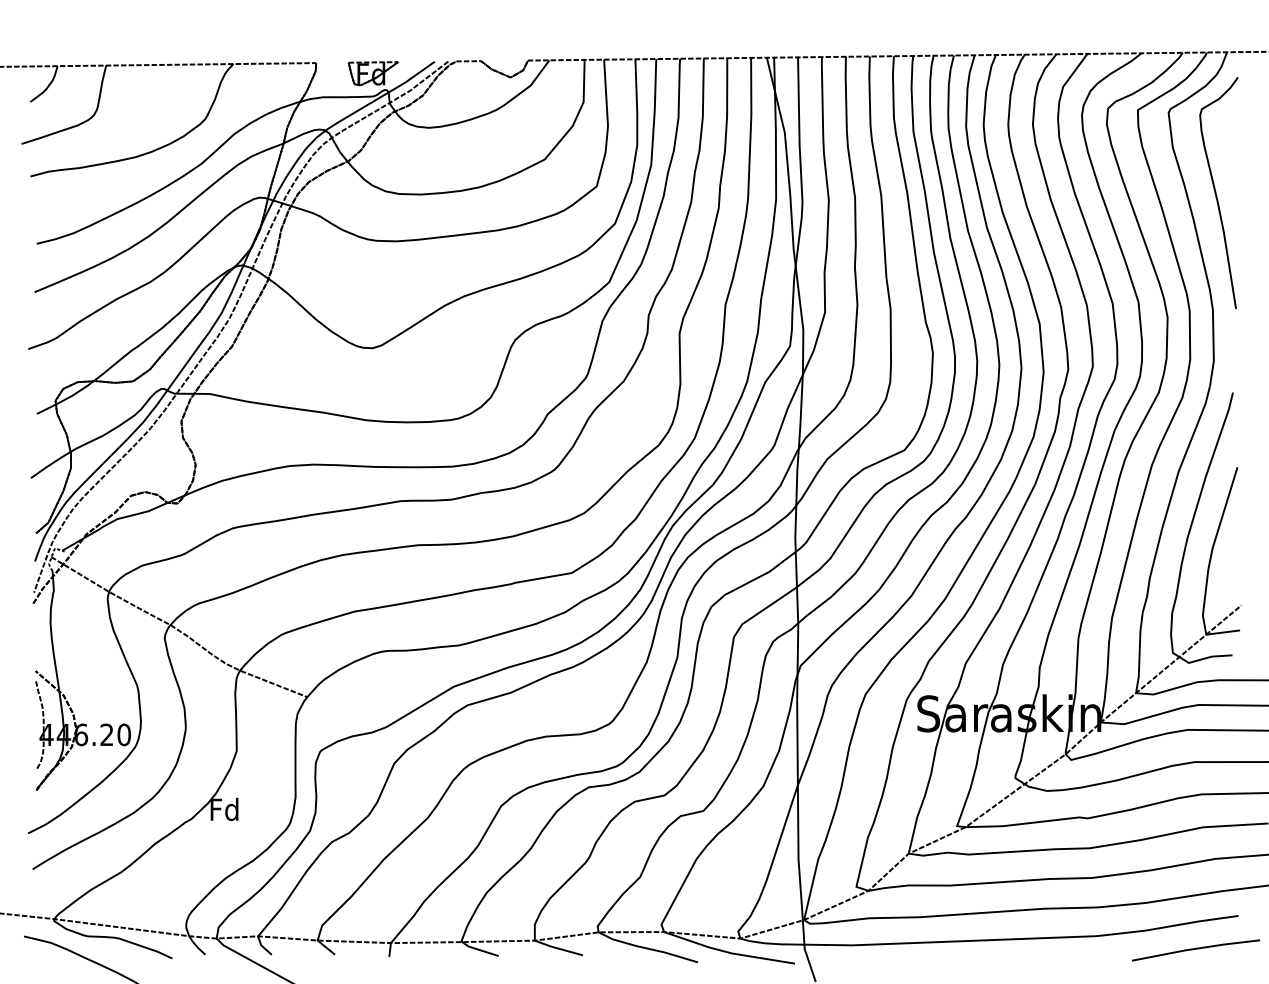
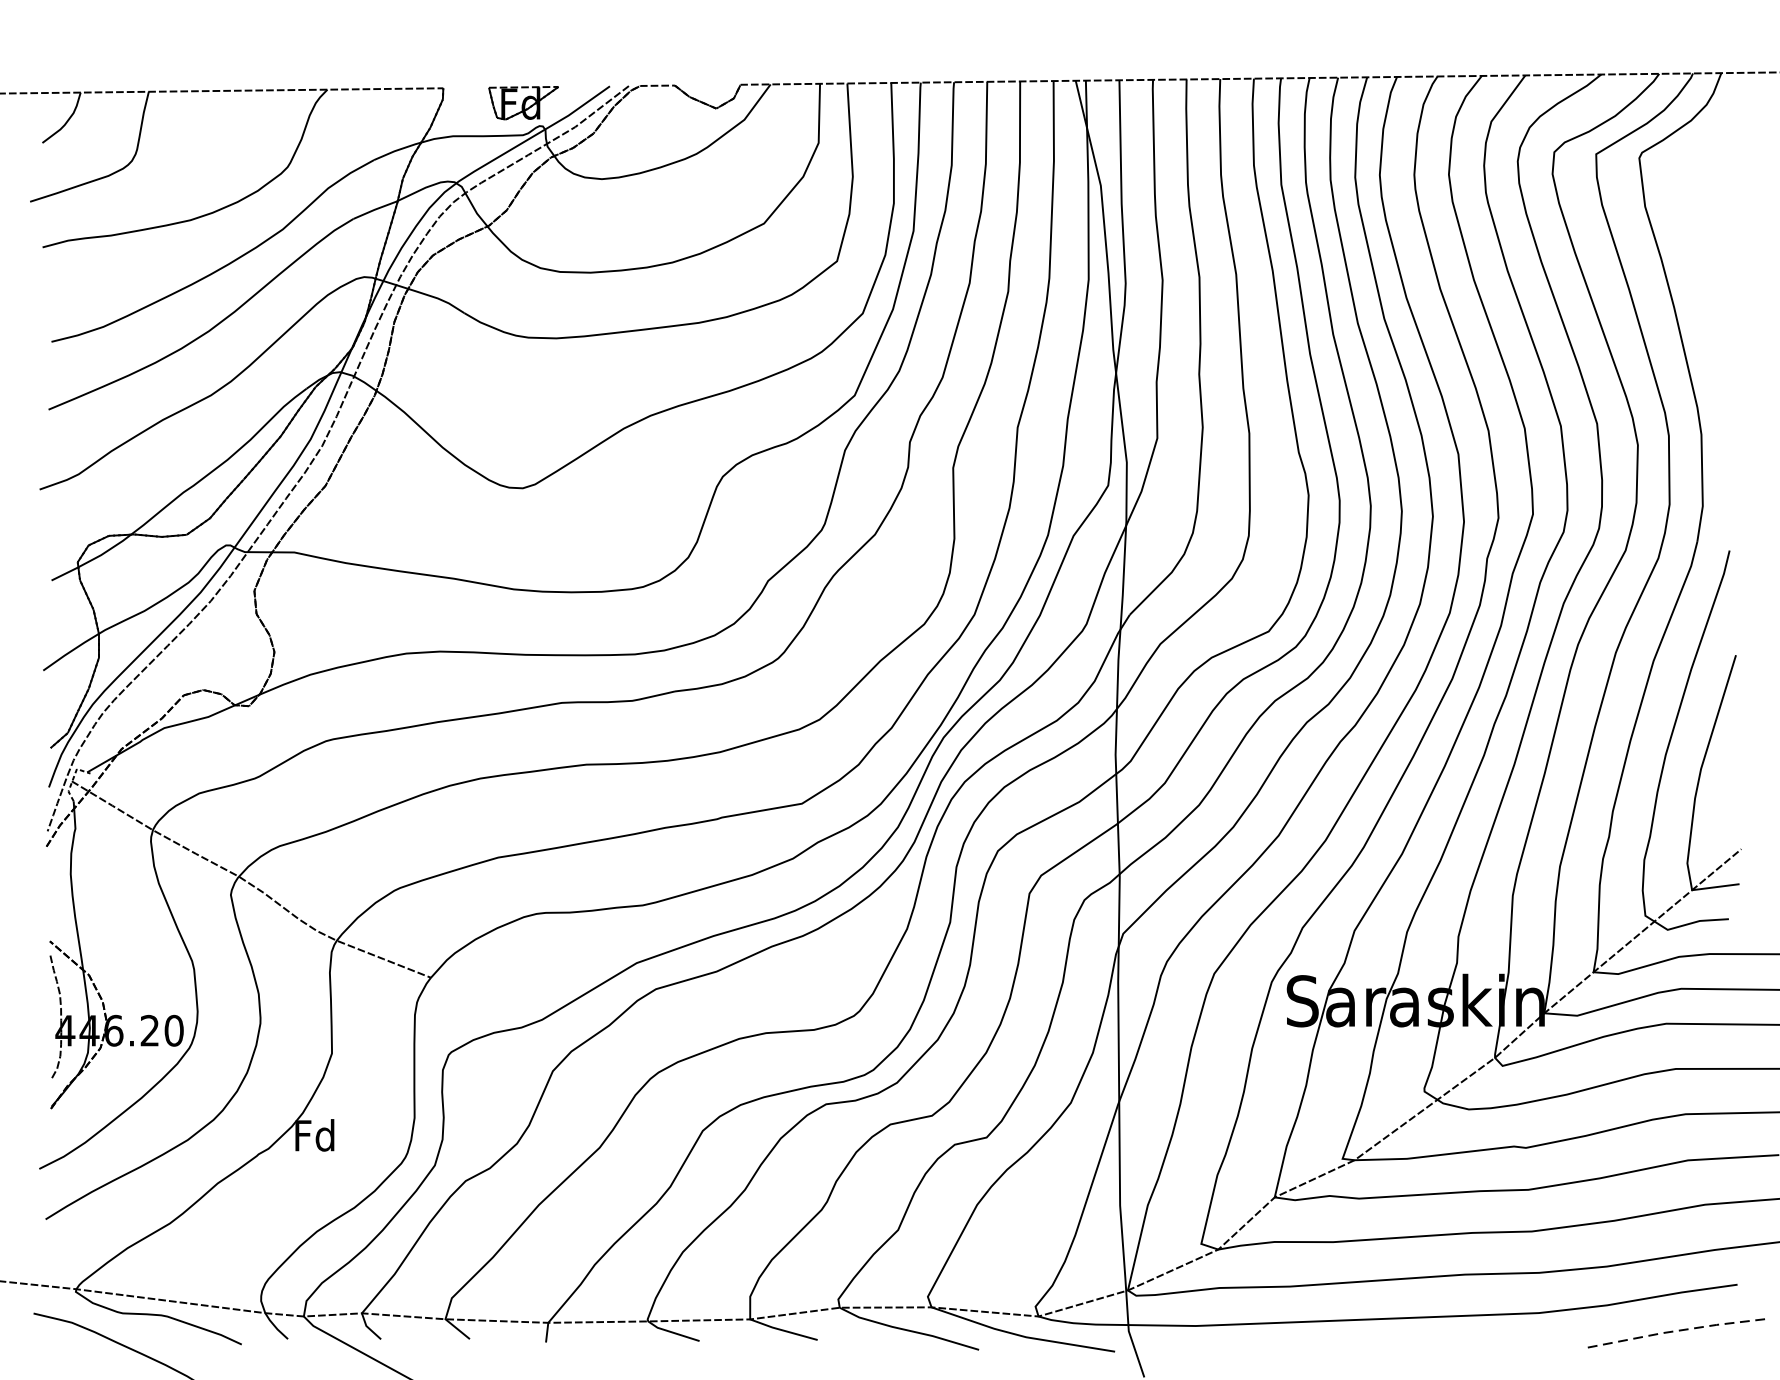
curve: (1216, 193) -> (1706, 271), removed
line: (1196, 948) -> (1678, 1330), solid -> dashed

